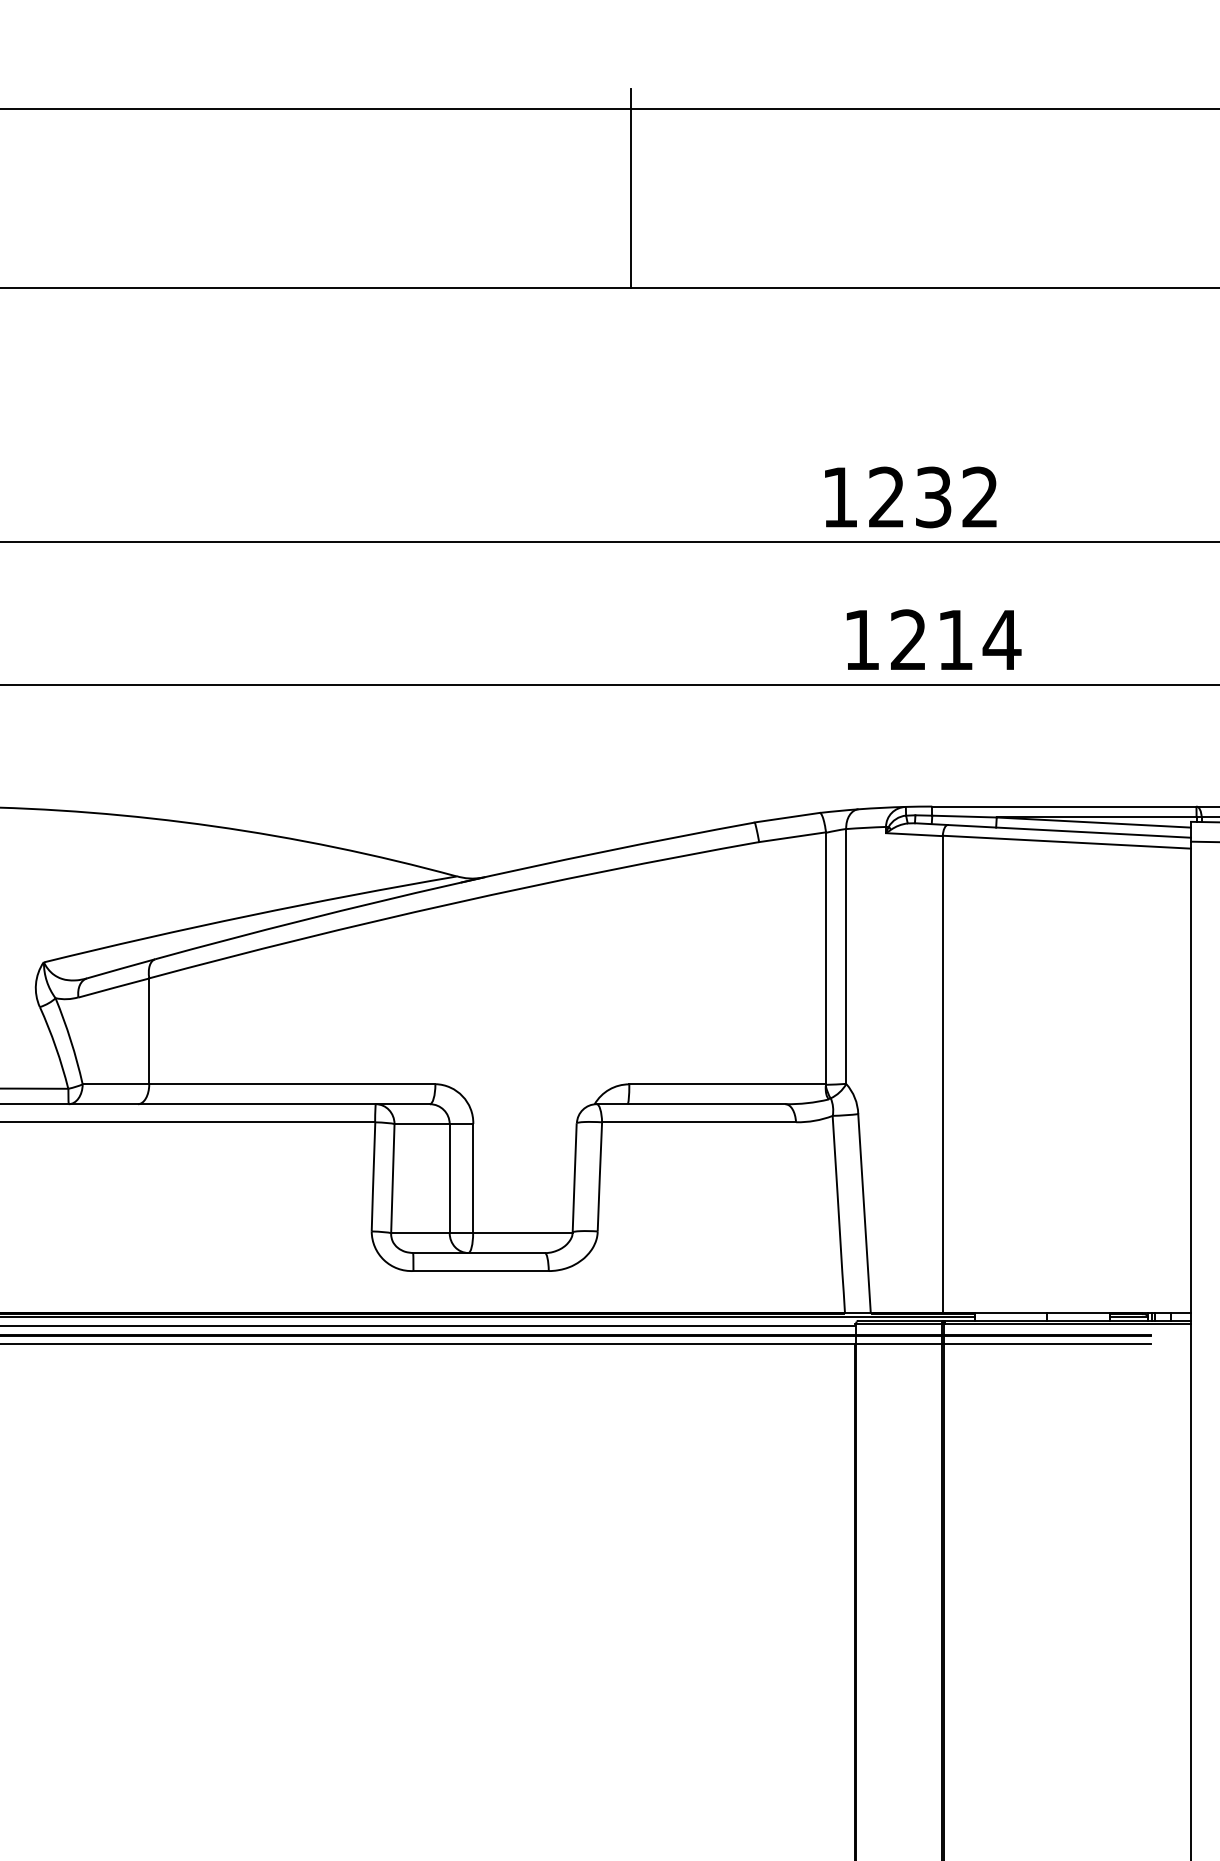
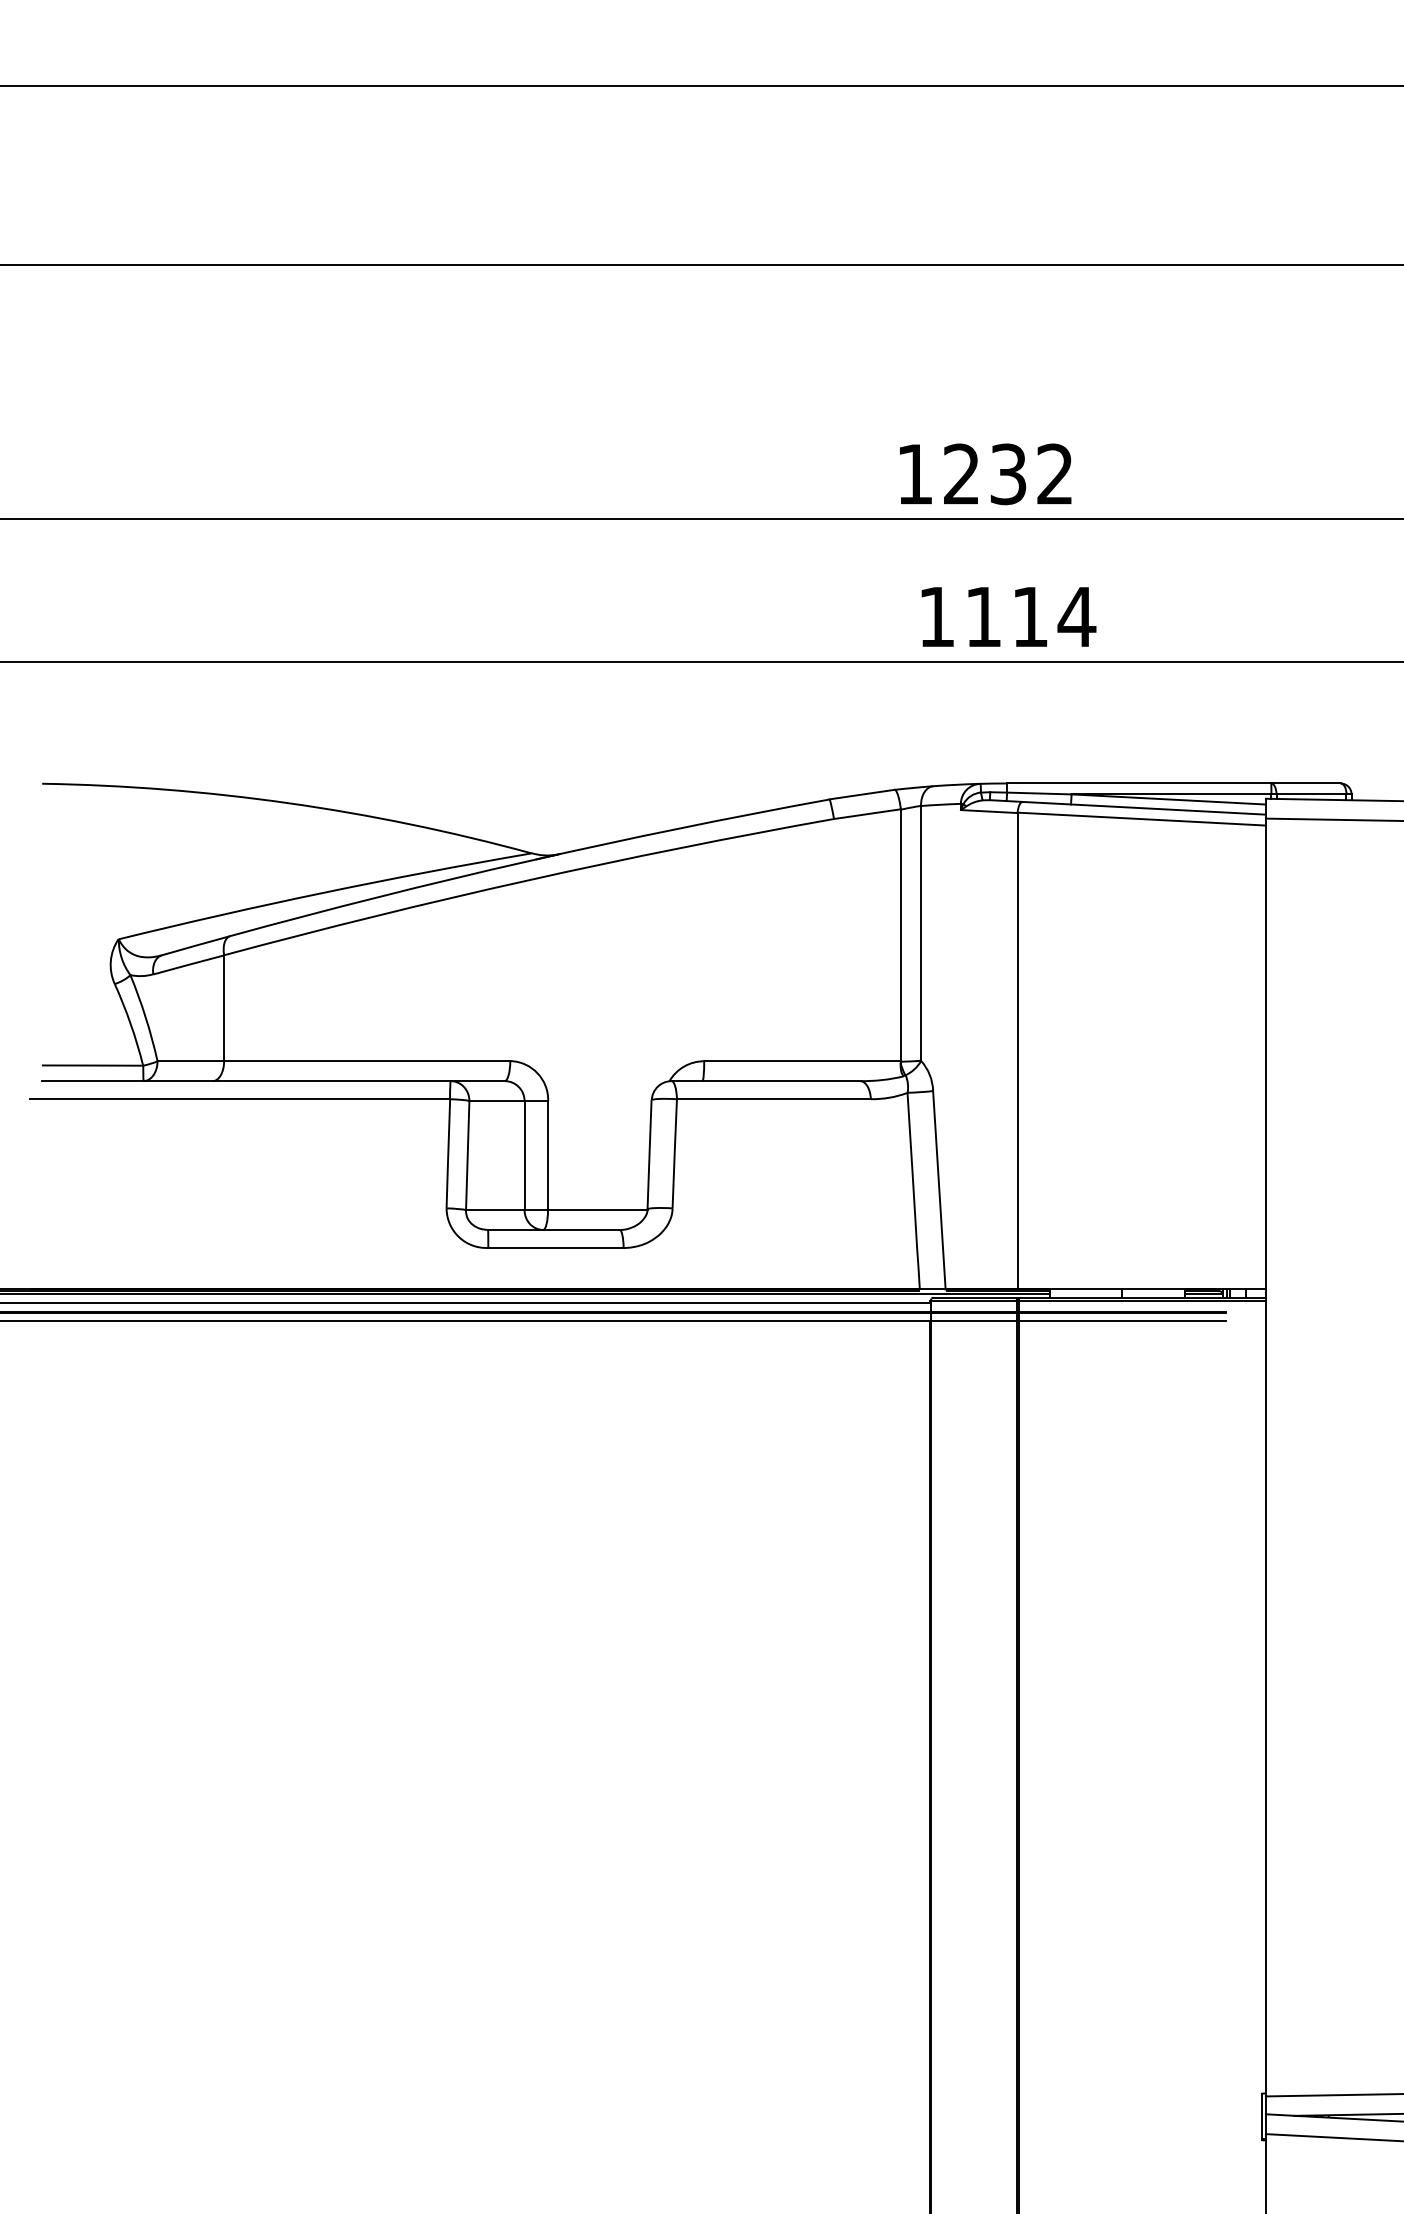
line: (631, 188) -> (706, 165), removed
text: (907, 639) -> (982, 616), 1214 -> 1114

